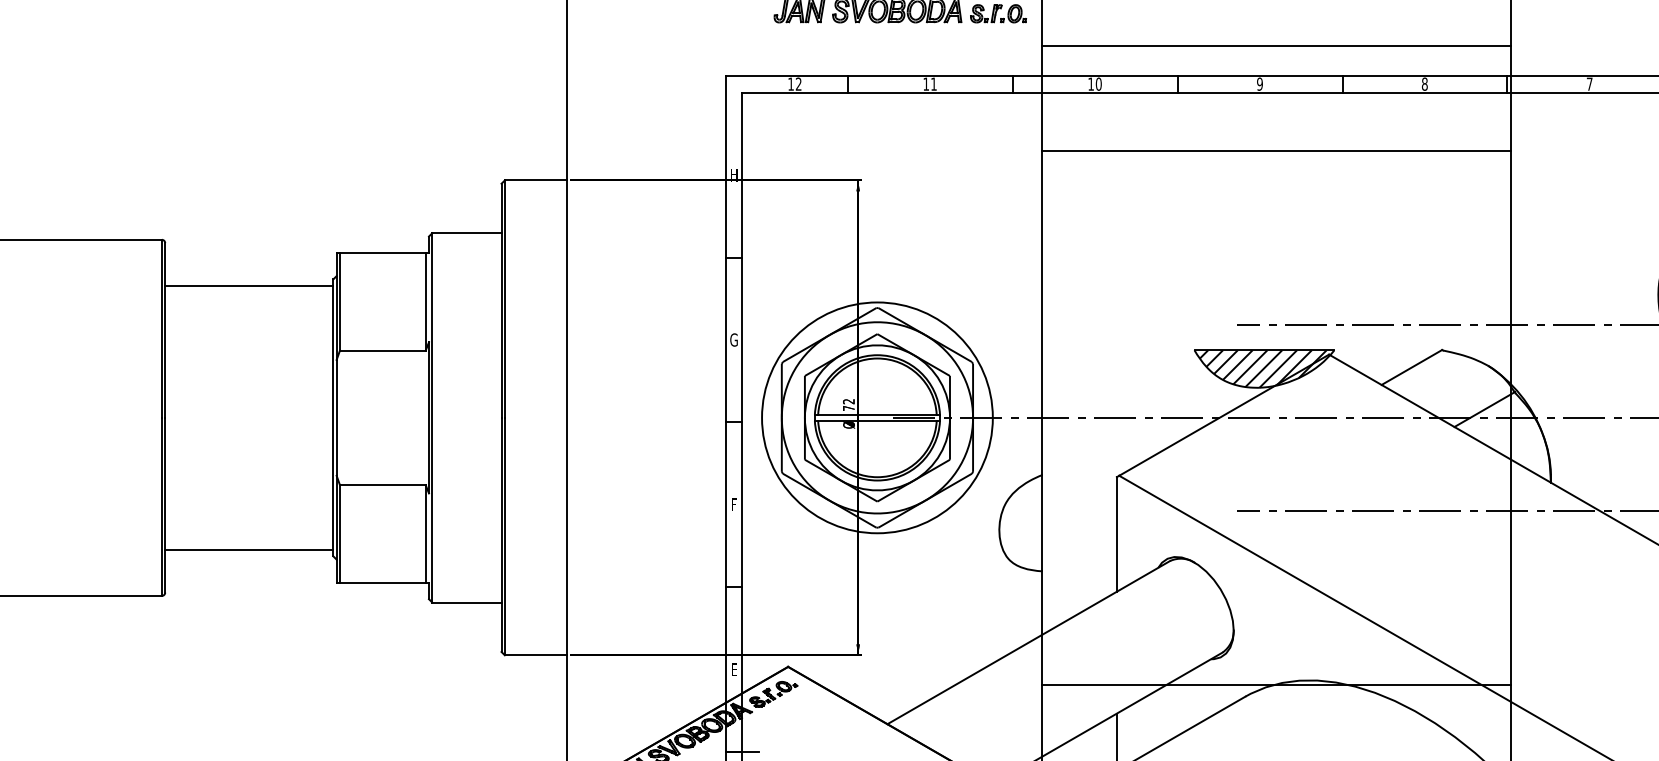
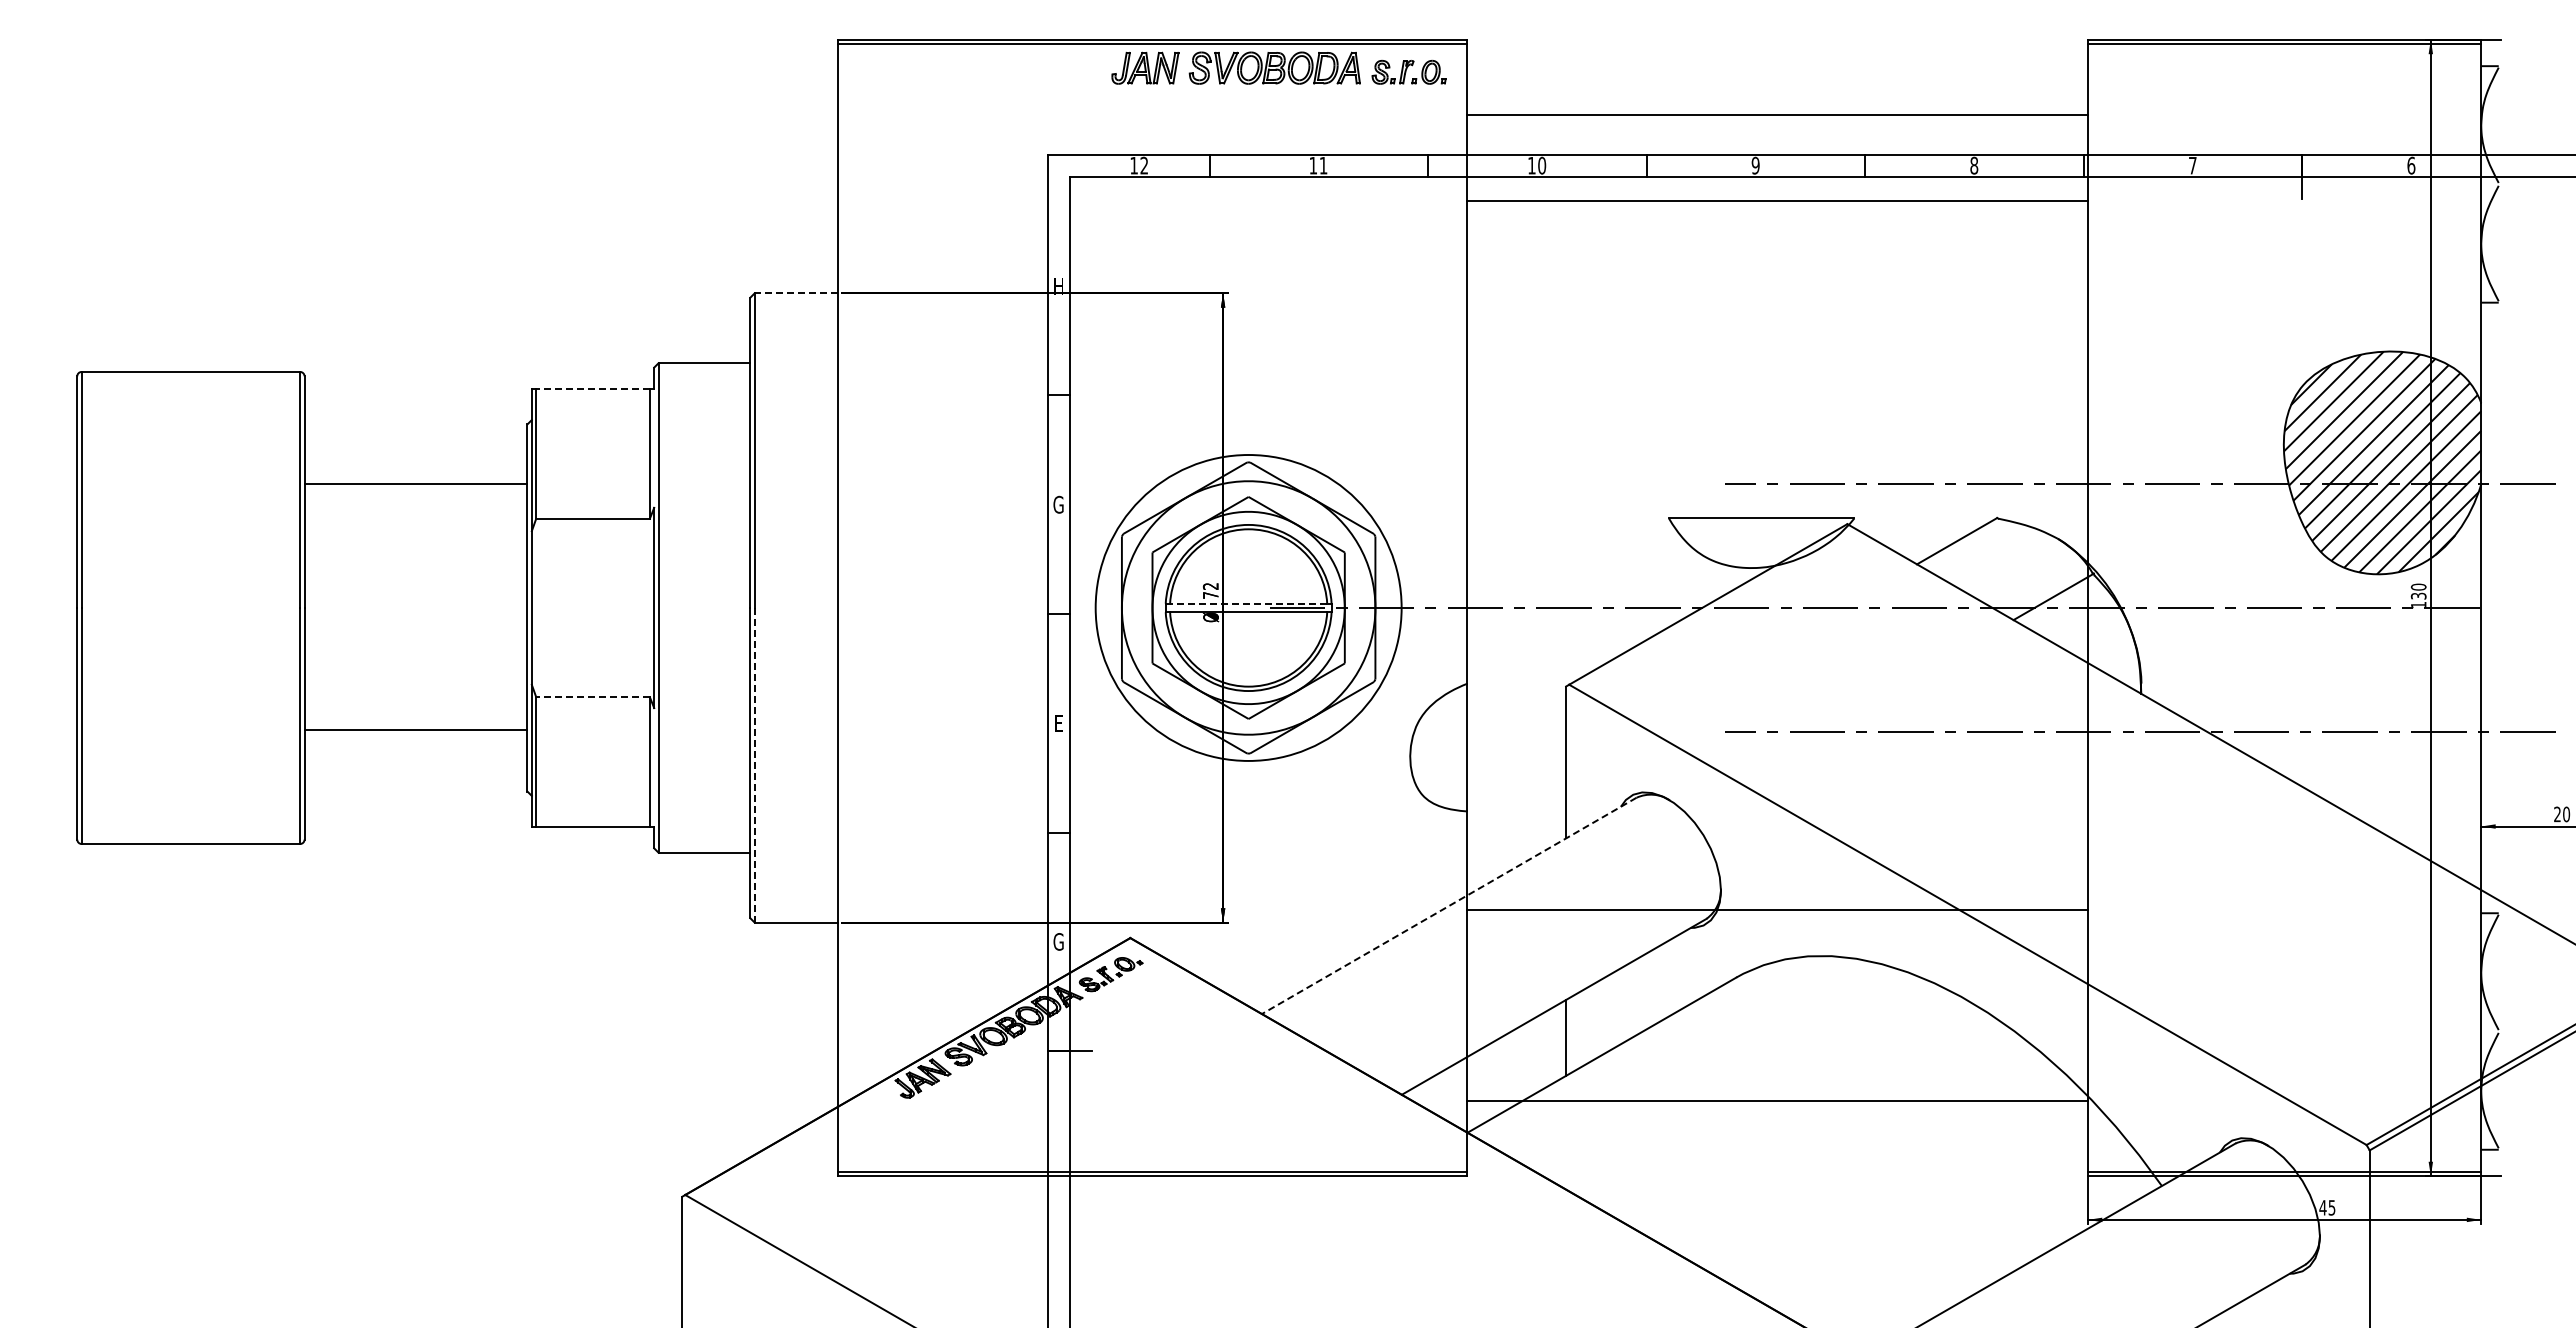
line: (1276, 151) -> (1777, 201), moved
line: (536, 180) -> (796, 293), solid -> dashed
line: (383, 253) -> (593, 389), solid -> dashed
line: (248, 286) -> (415, 484), moved
hatch: (1263, 369) -> (1760, 543), removed
line: (877, 414) -> (1248, 603), solid -> dashed
line: (383, 485) -> (593, 697), solid -> dashed
text: (733, 505) -> (1058, 723), F -> E
line: (504, 536) -> (754, 765), solid -> dashed
line: (248, 549) -> (415, 729), moved
line: (1028, 643) -> (1448, 906), solid -> dashed
text: (733, 669) -> (1058, 941), E -> G
line: (1276, 684) -> (1777, 909), moved

